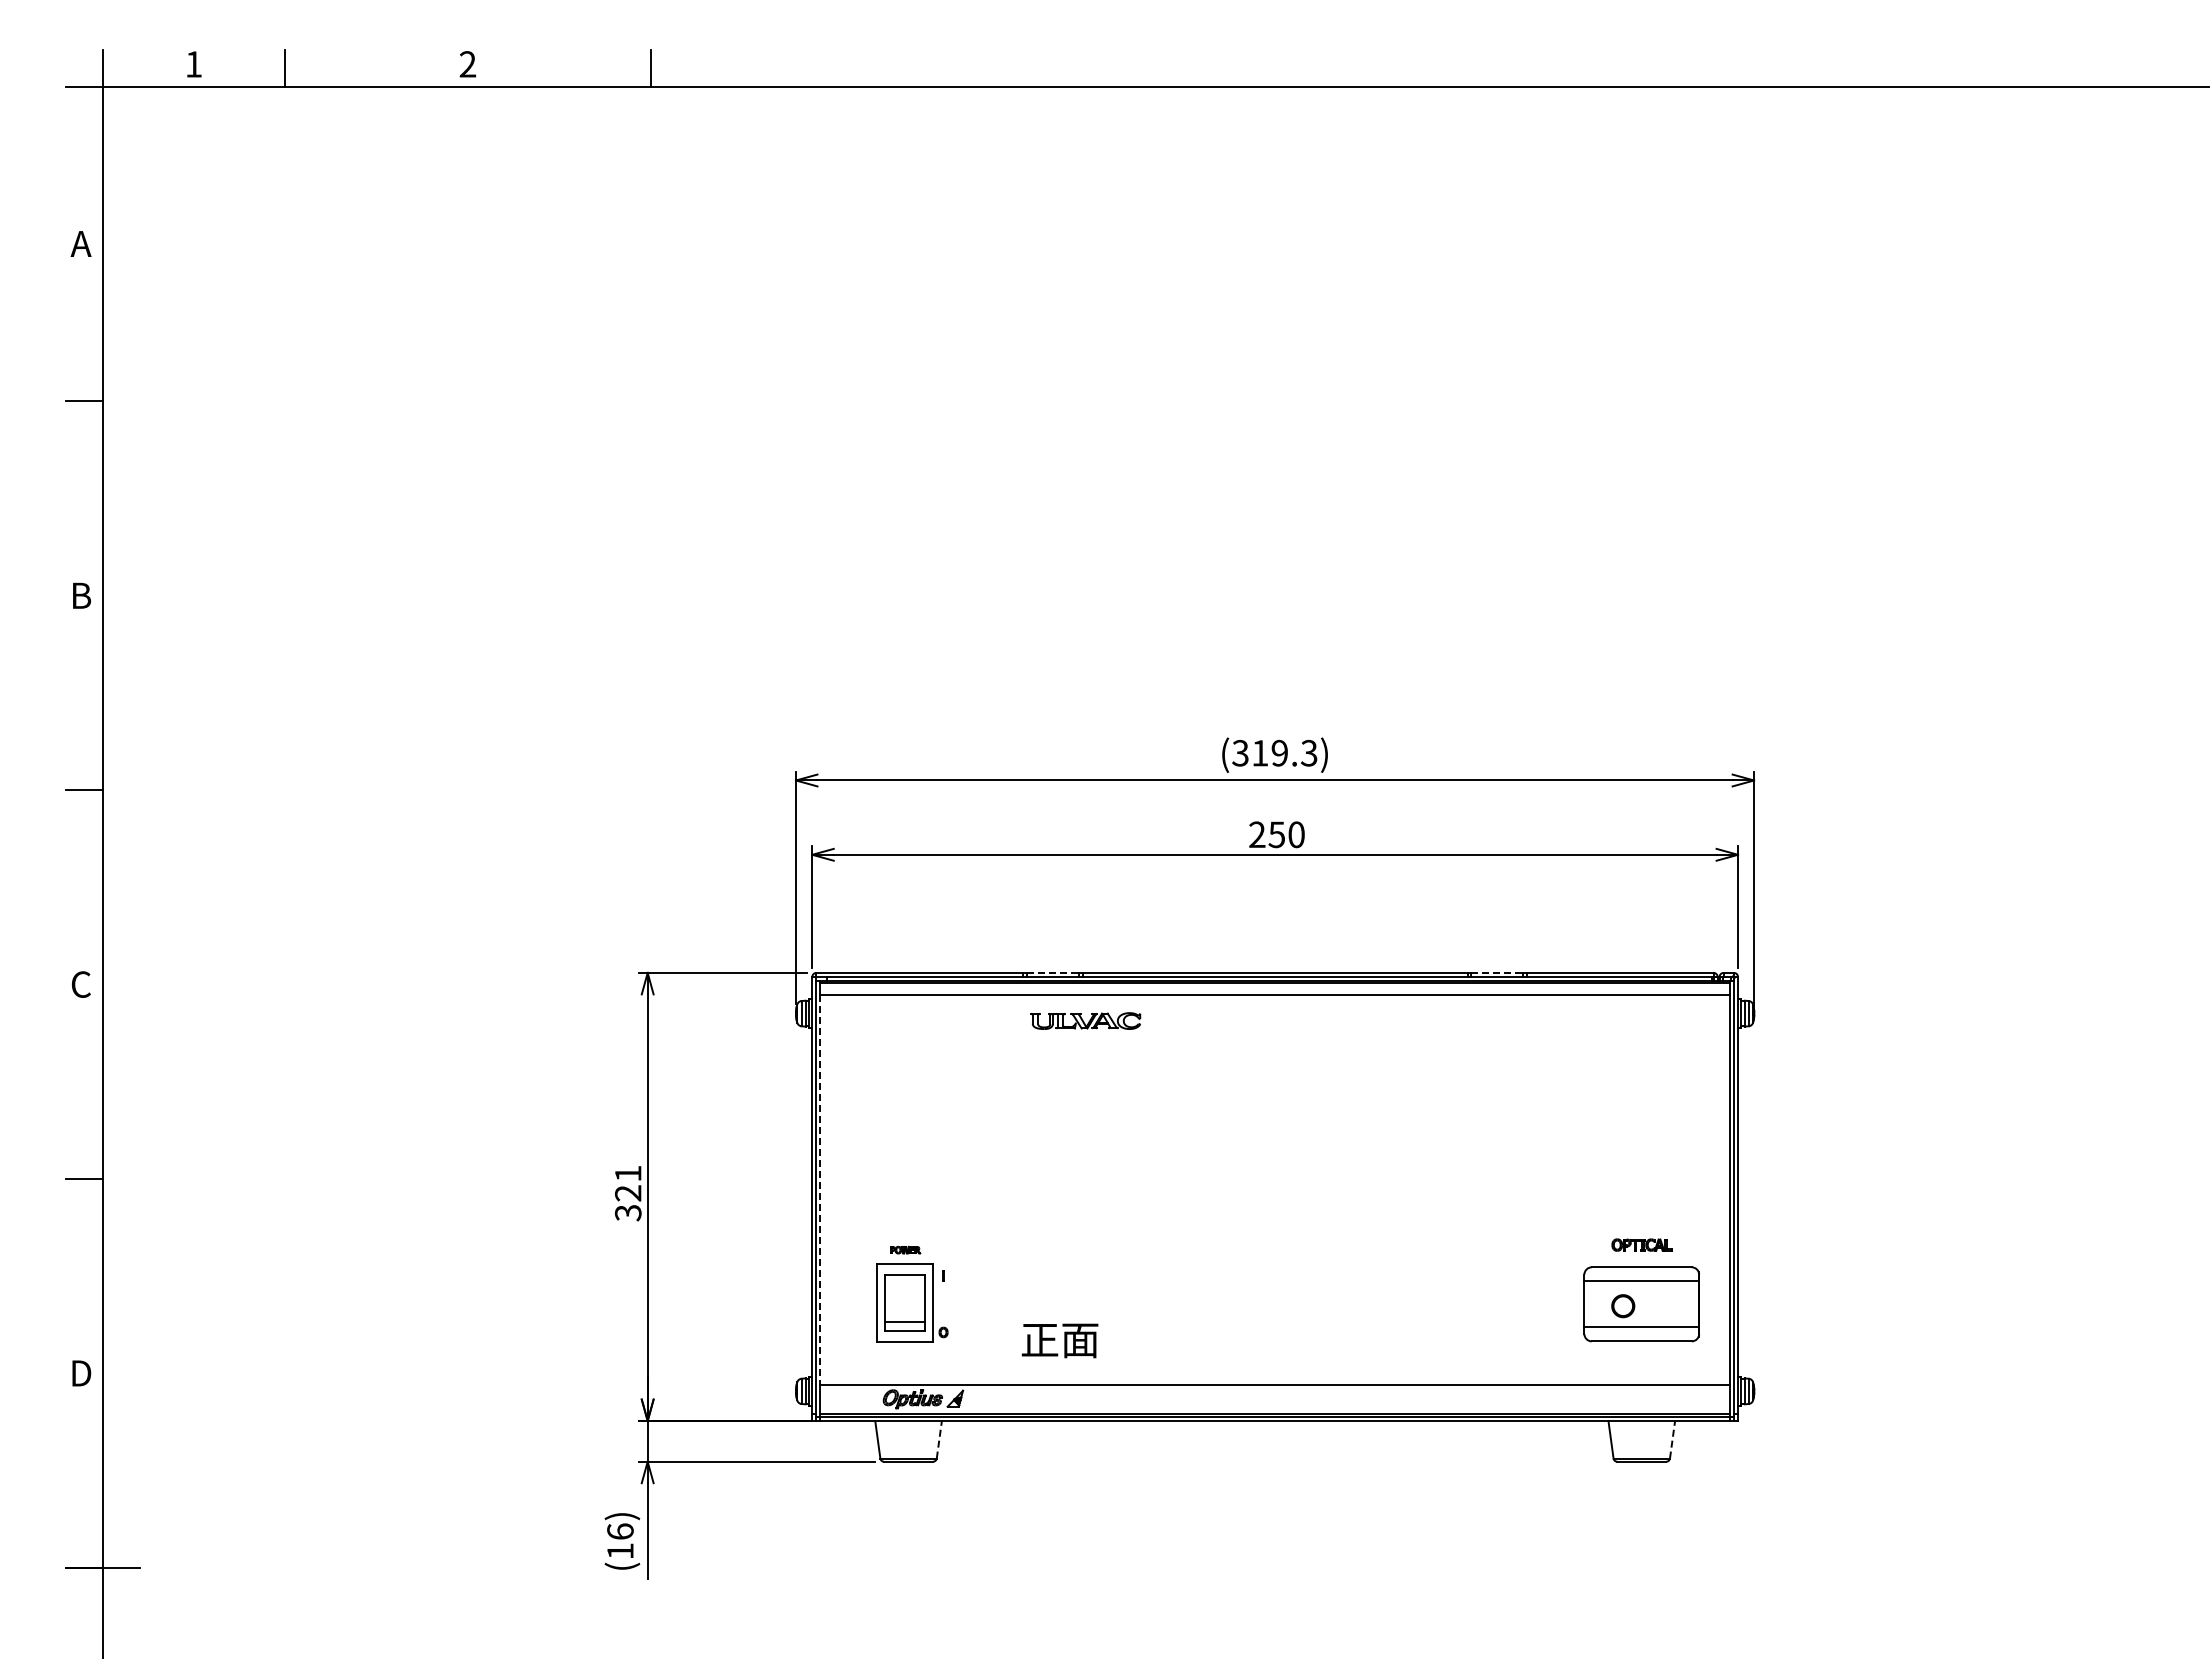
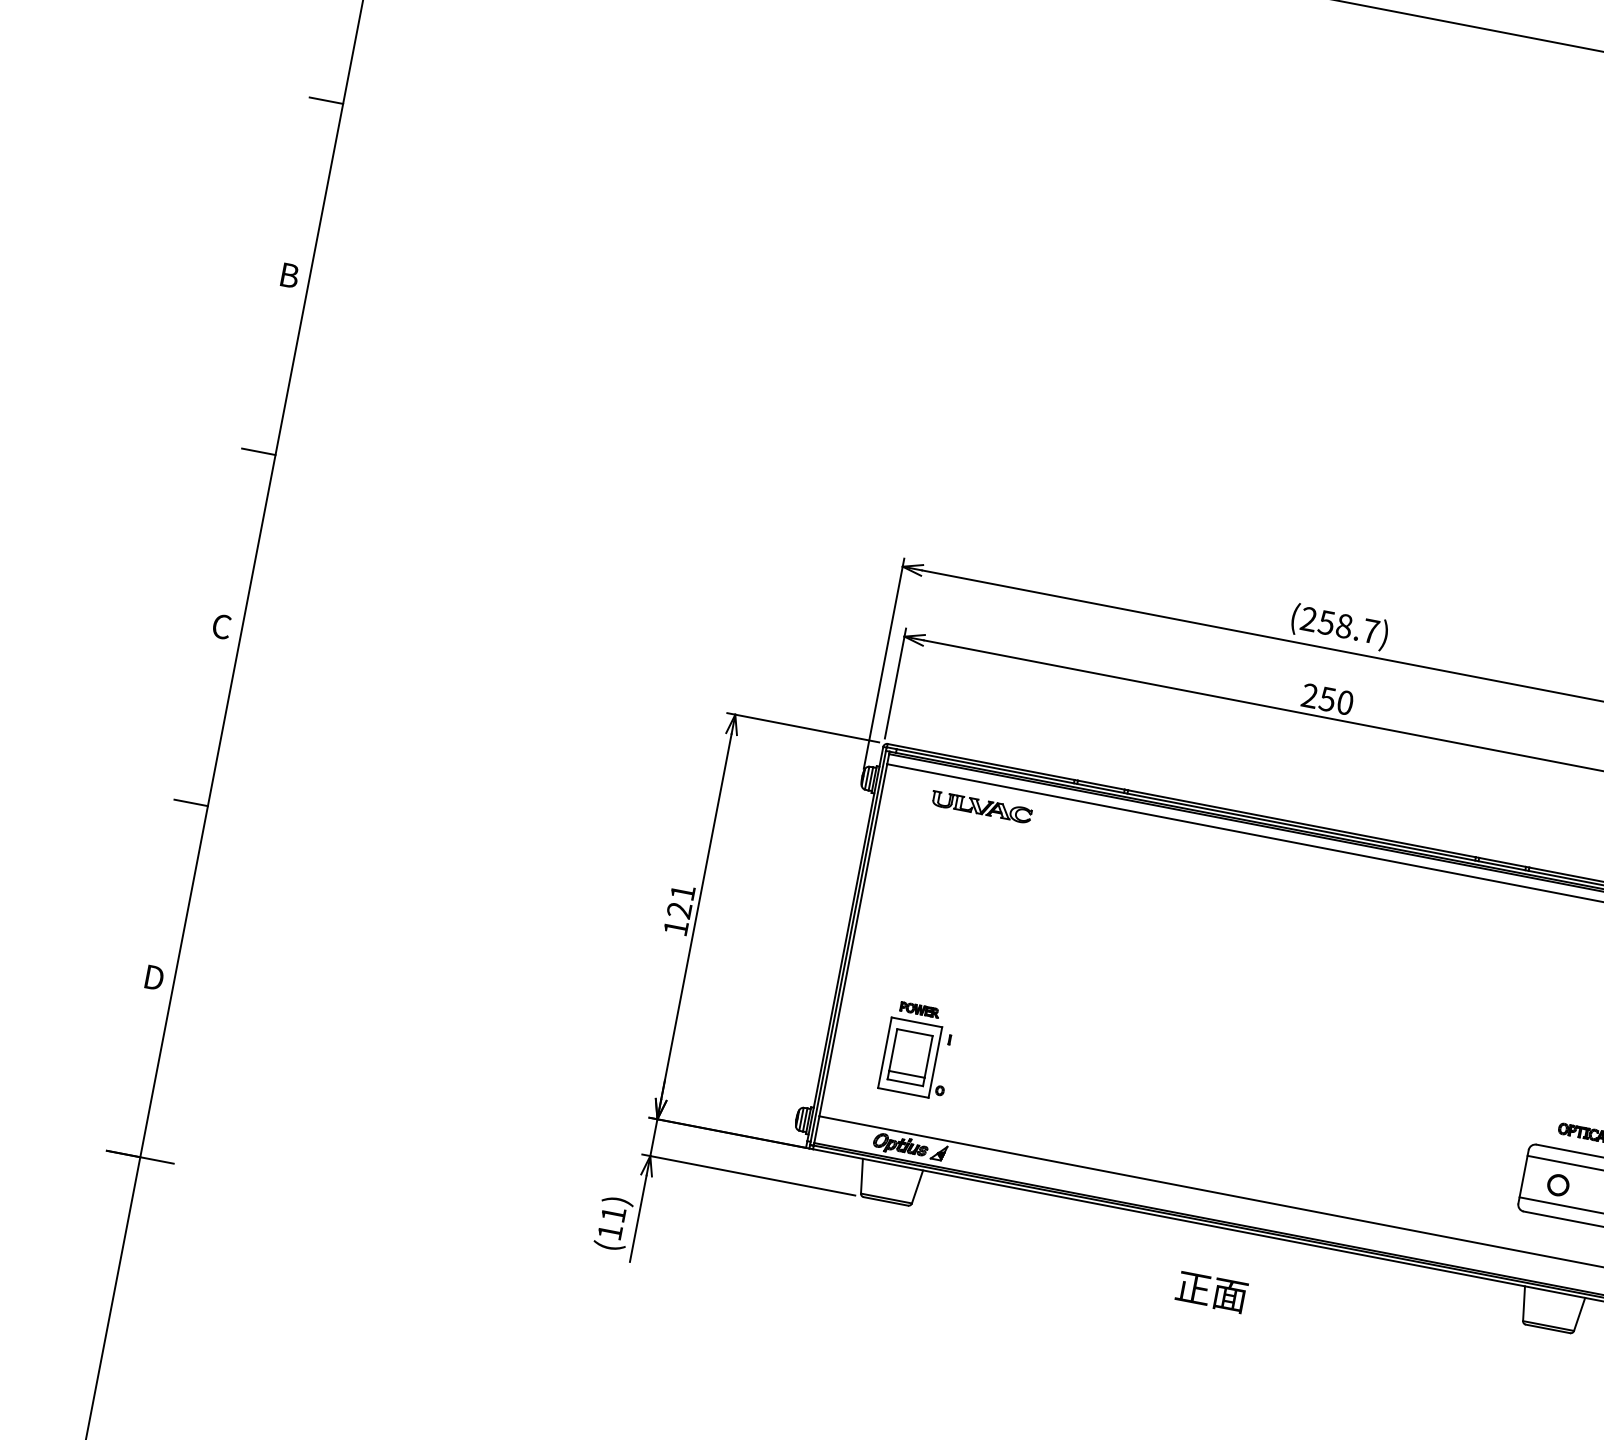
text: (1274, 752) -> (1339, 624), (319.3) -> (258.7)
line: (1053, 972) -> (1101, 784), dashed -> solid
line: (1497, 972) -> (1502, 862), dashed -> solid
part: (1085, 1020) -> (981, 806), moved
line: (820, 1189) -> (853, 940), dashed -> solid
text: (627, 1213) -> (675, 928), 321 -> 121
part: (905, 1249) -> (920, 1009), size x1.43
text: (1059, 1340) -> (1211, 1291), moved
line: (939, 1439) -> (917, 1186), dashed -> solid
line: (1672, 1439) -> (1579, 1314), dashed -> solid
text: (620, 1531) -> (613, 1214), (16) -> (11)

